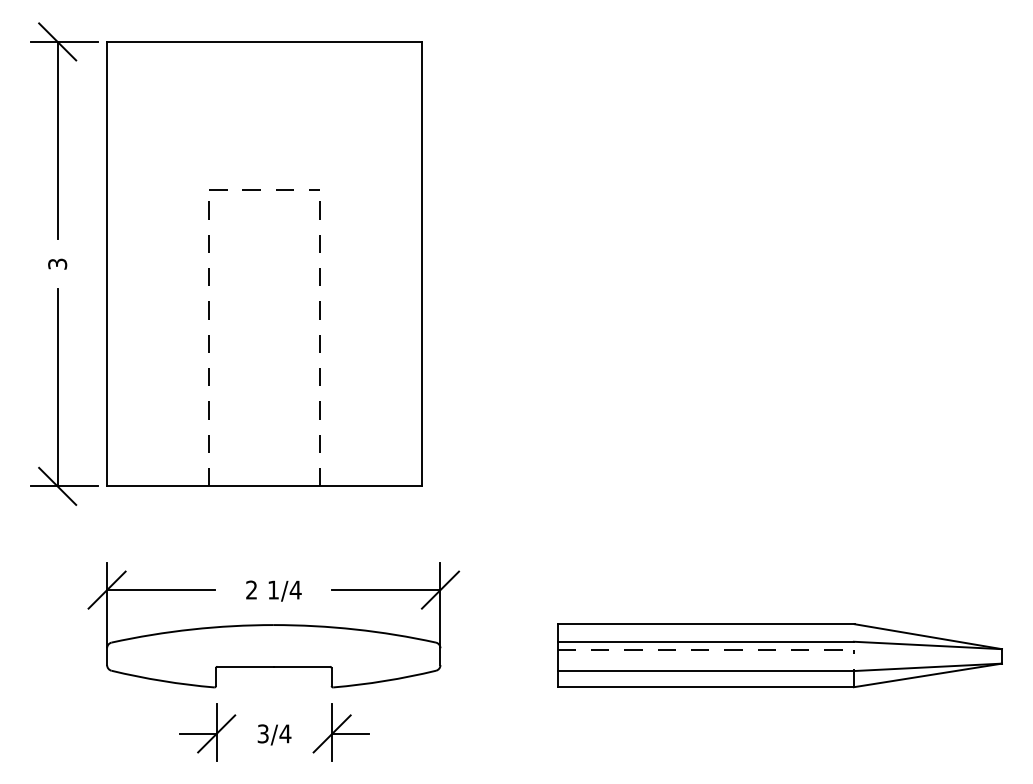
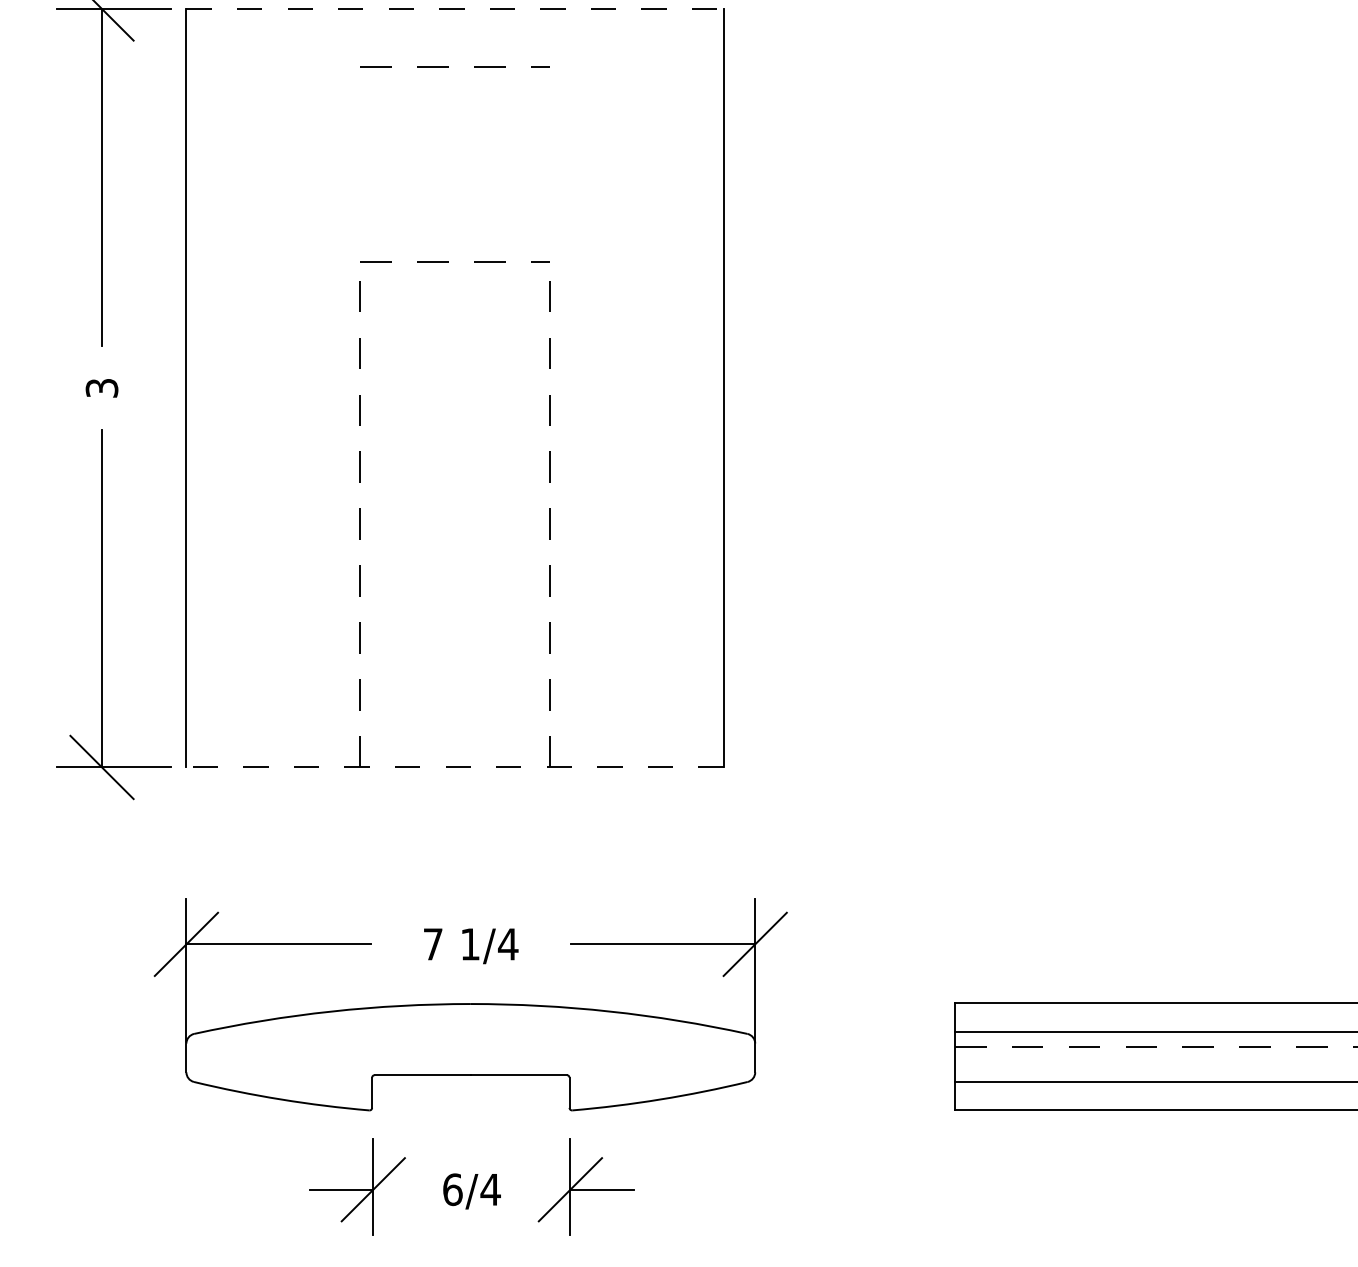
line: (265, 41) -> (456, 8), solid -> dashed
line: (260, 75) -> (448, 66), added
line: (264, 486) -> (454, 767), solid -> dashed
text: (251, 589) -> (432, 943), 2 -> 7
text: (263, 733) -> (453, 1189), 3/4 -> 6/4

